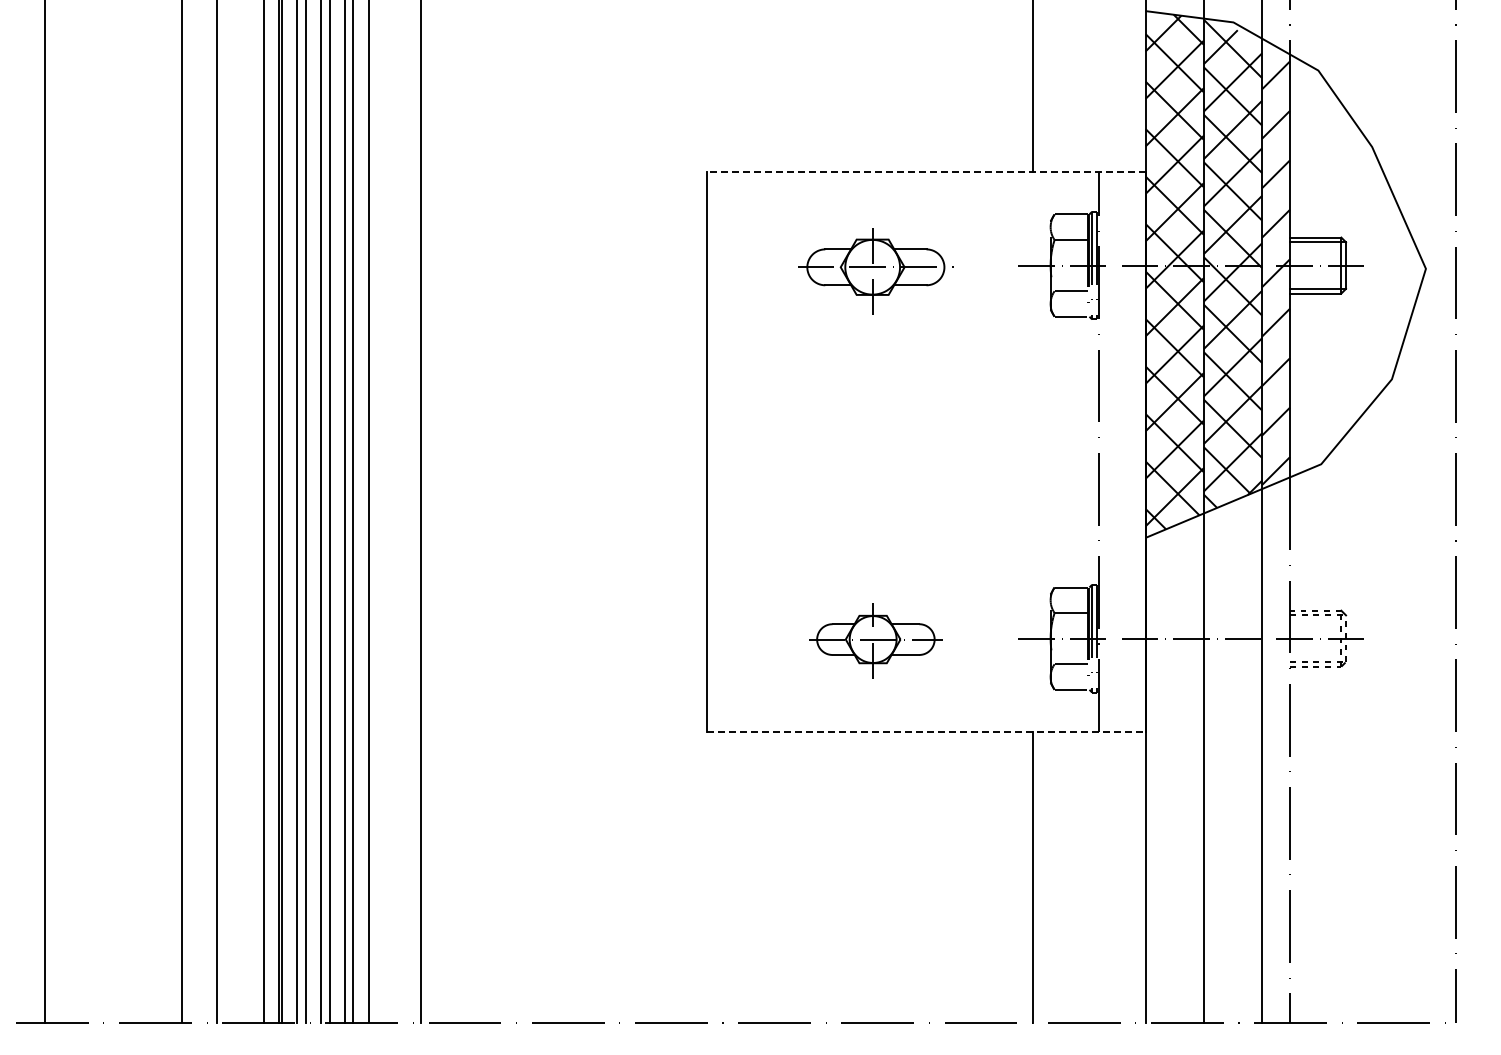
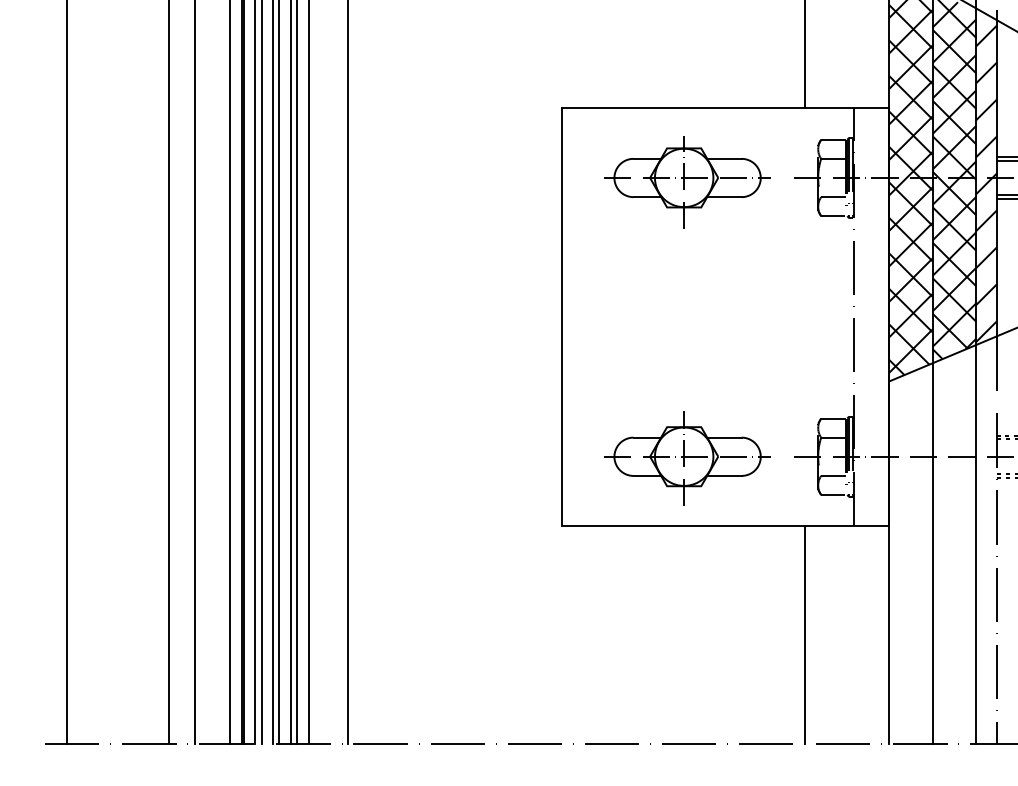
line: (926, 172) -> (725, 108), dashed -> solid
part: (875, 271) -> (687, 182), size x1.43
part: (875, 640) -> (687, 458), size x1.67
line: (927, 731) -> (726, 526), dashed -> solid

